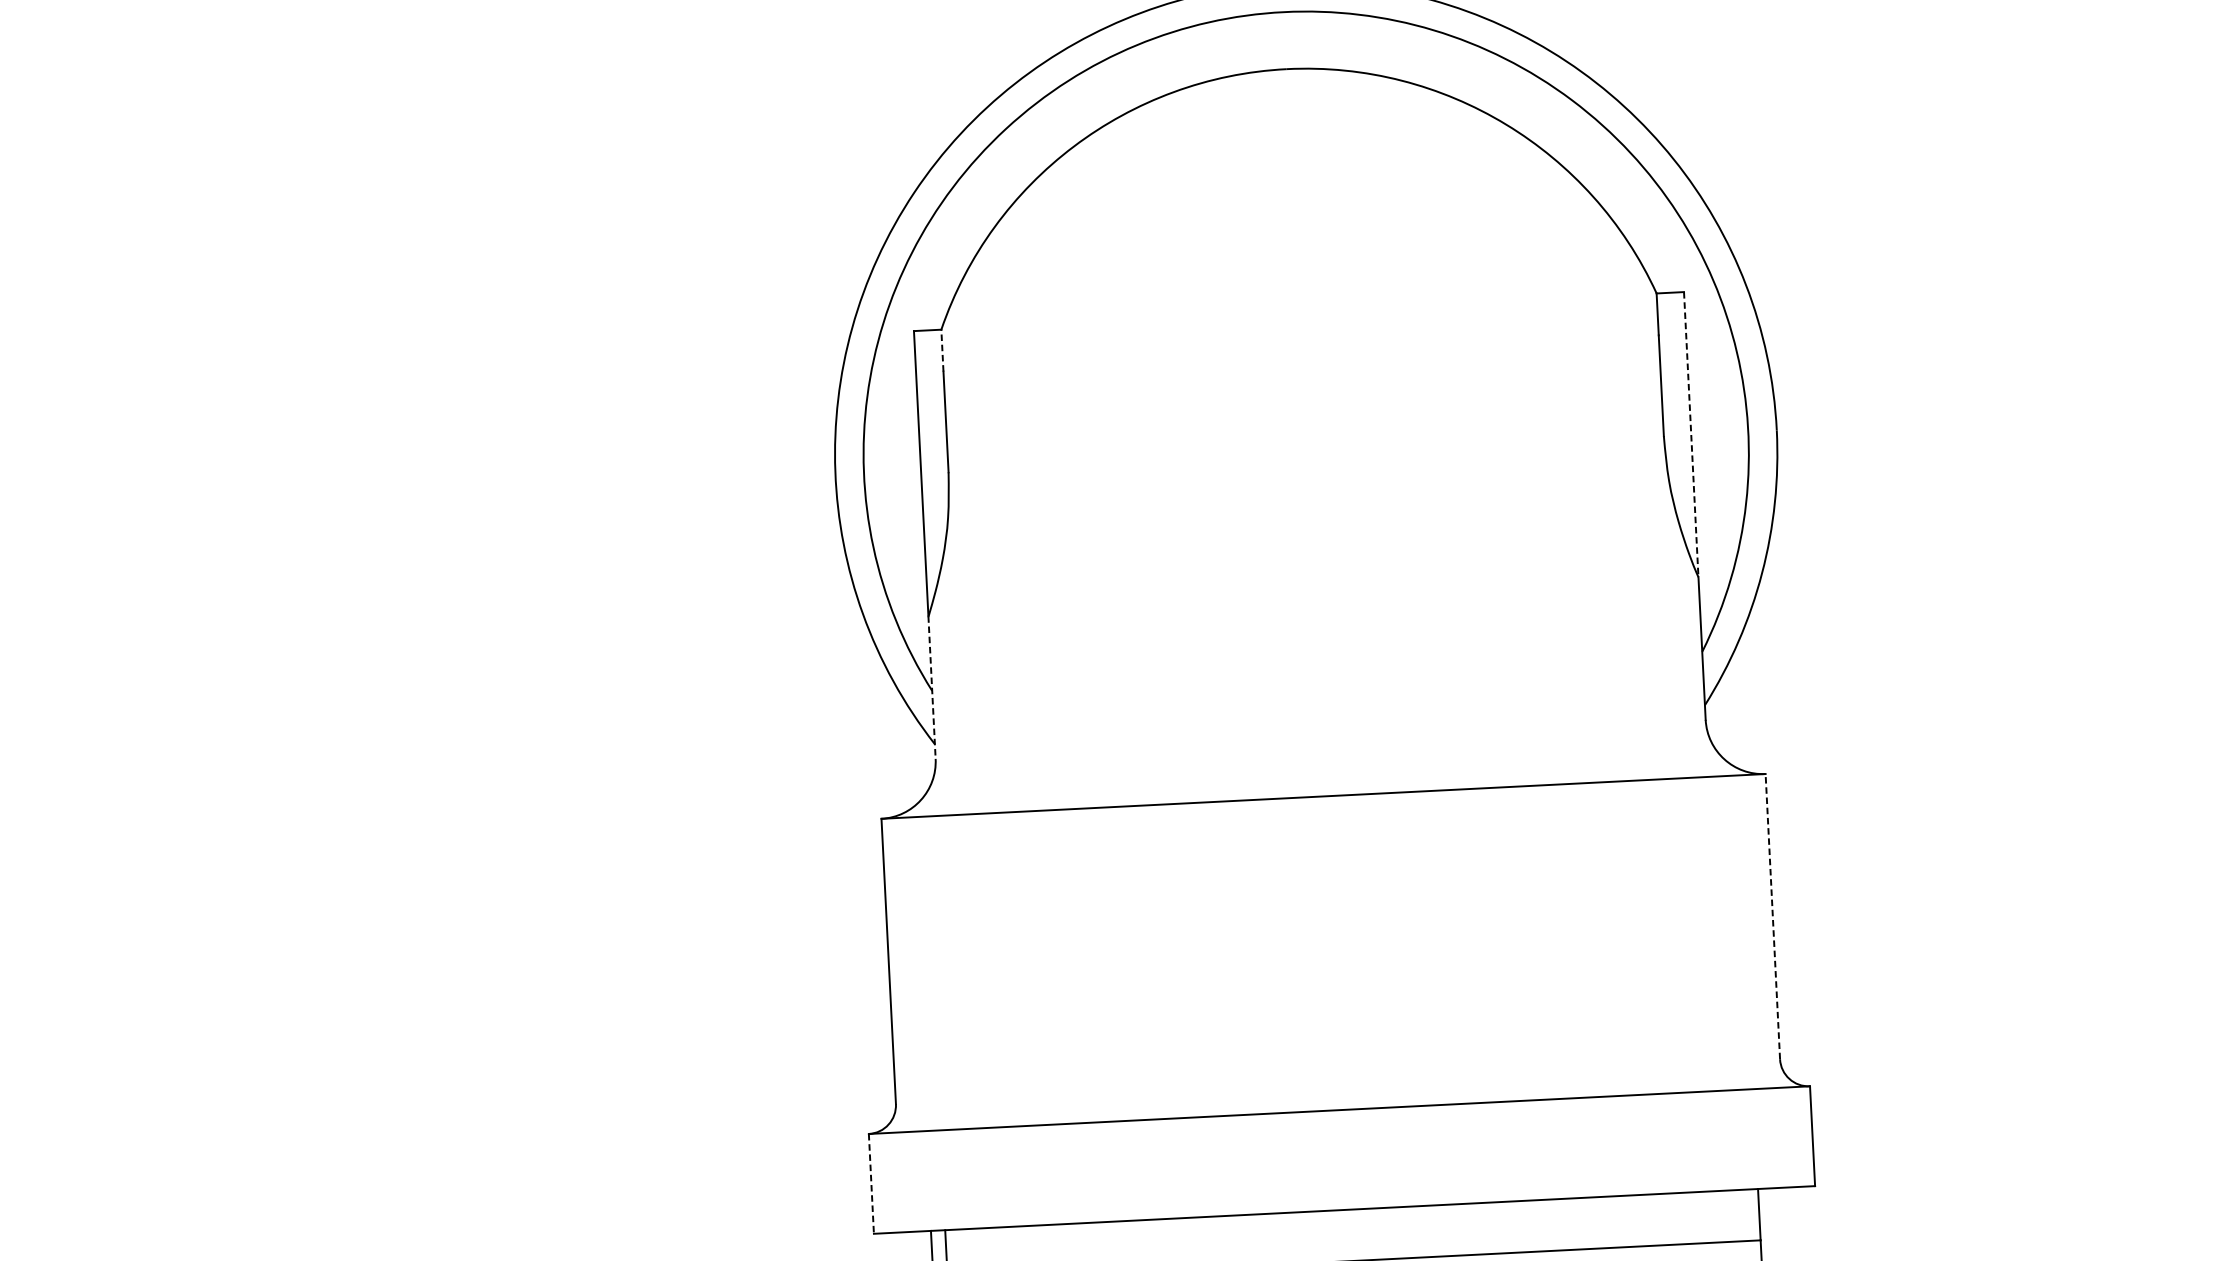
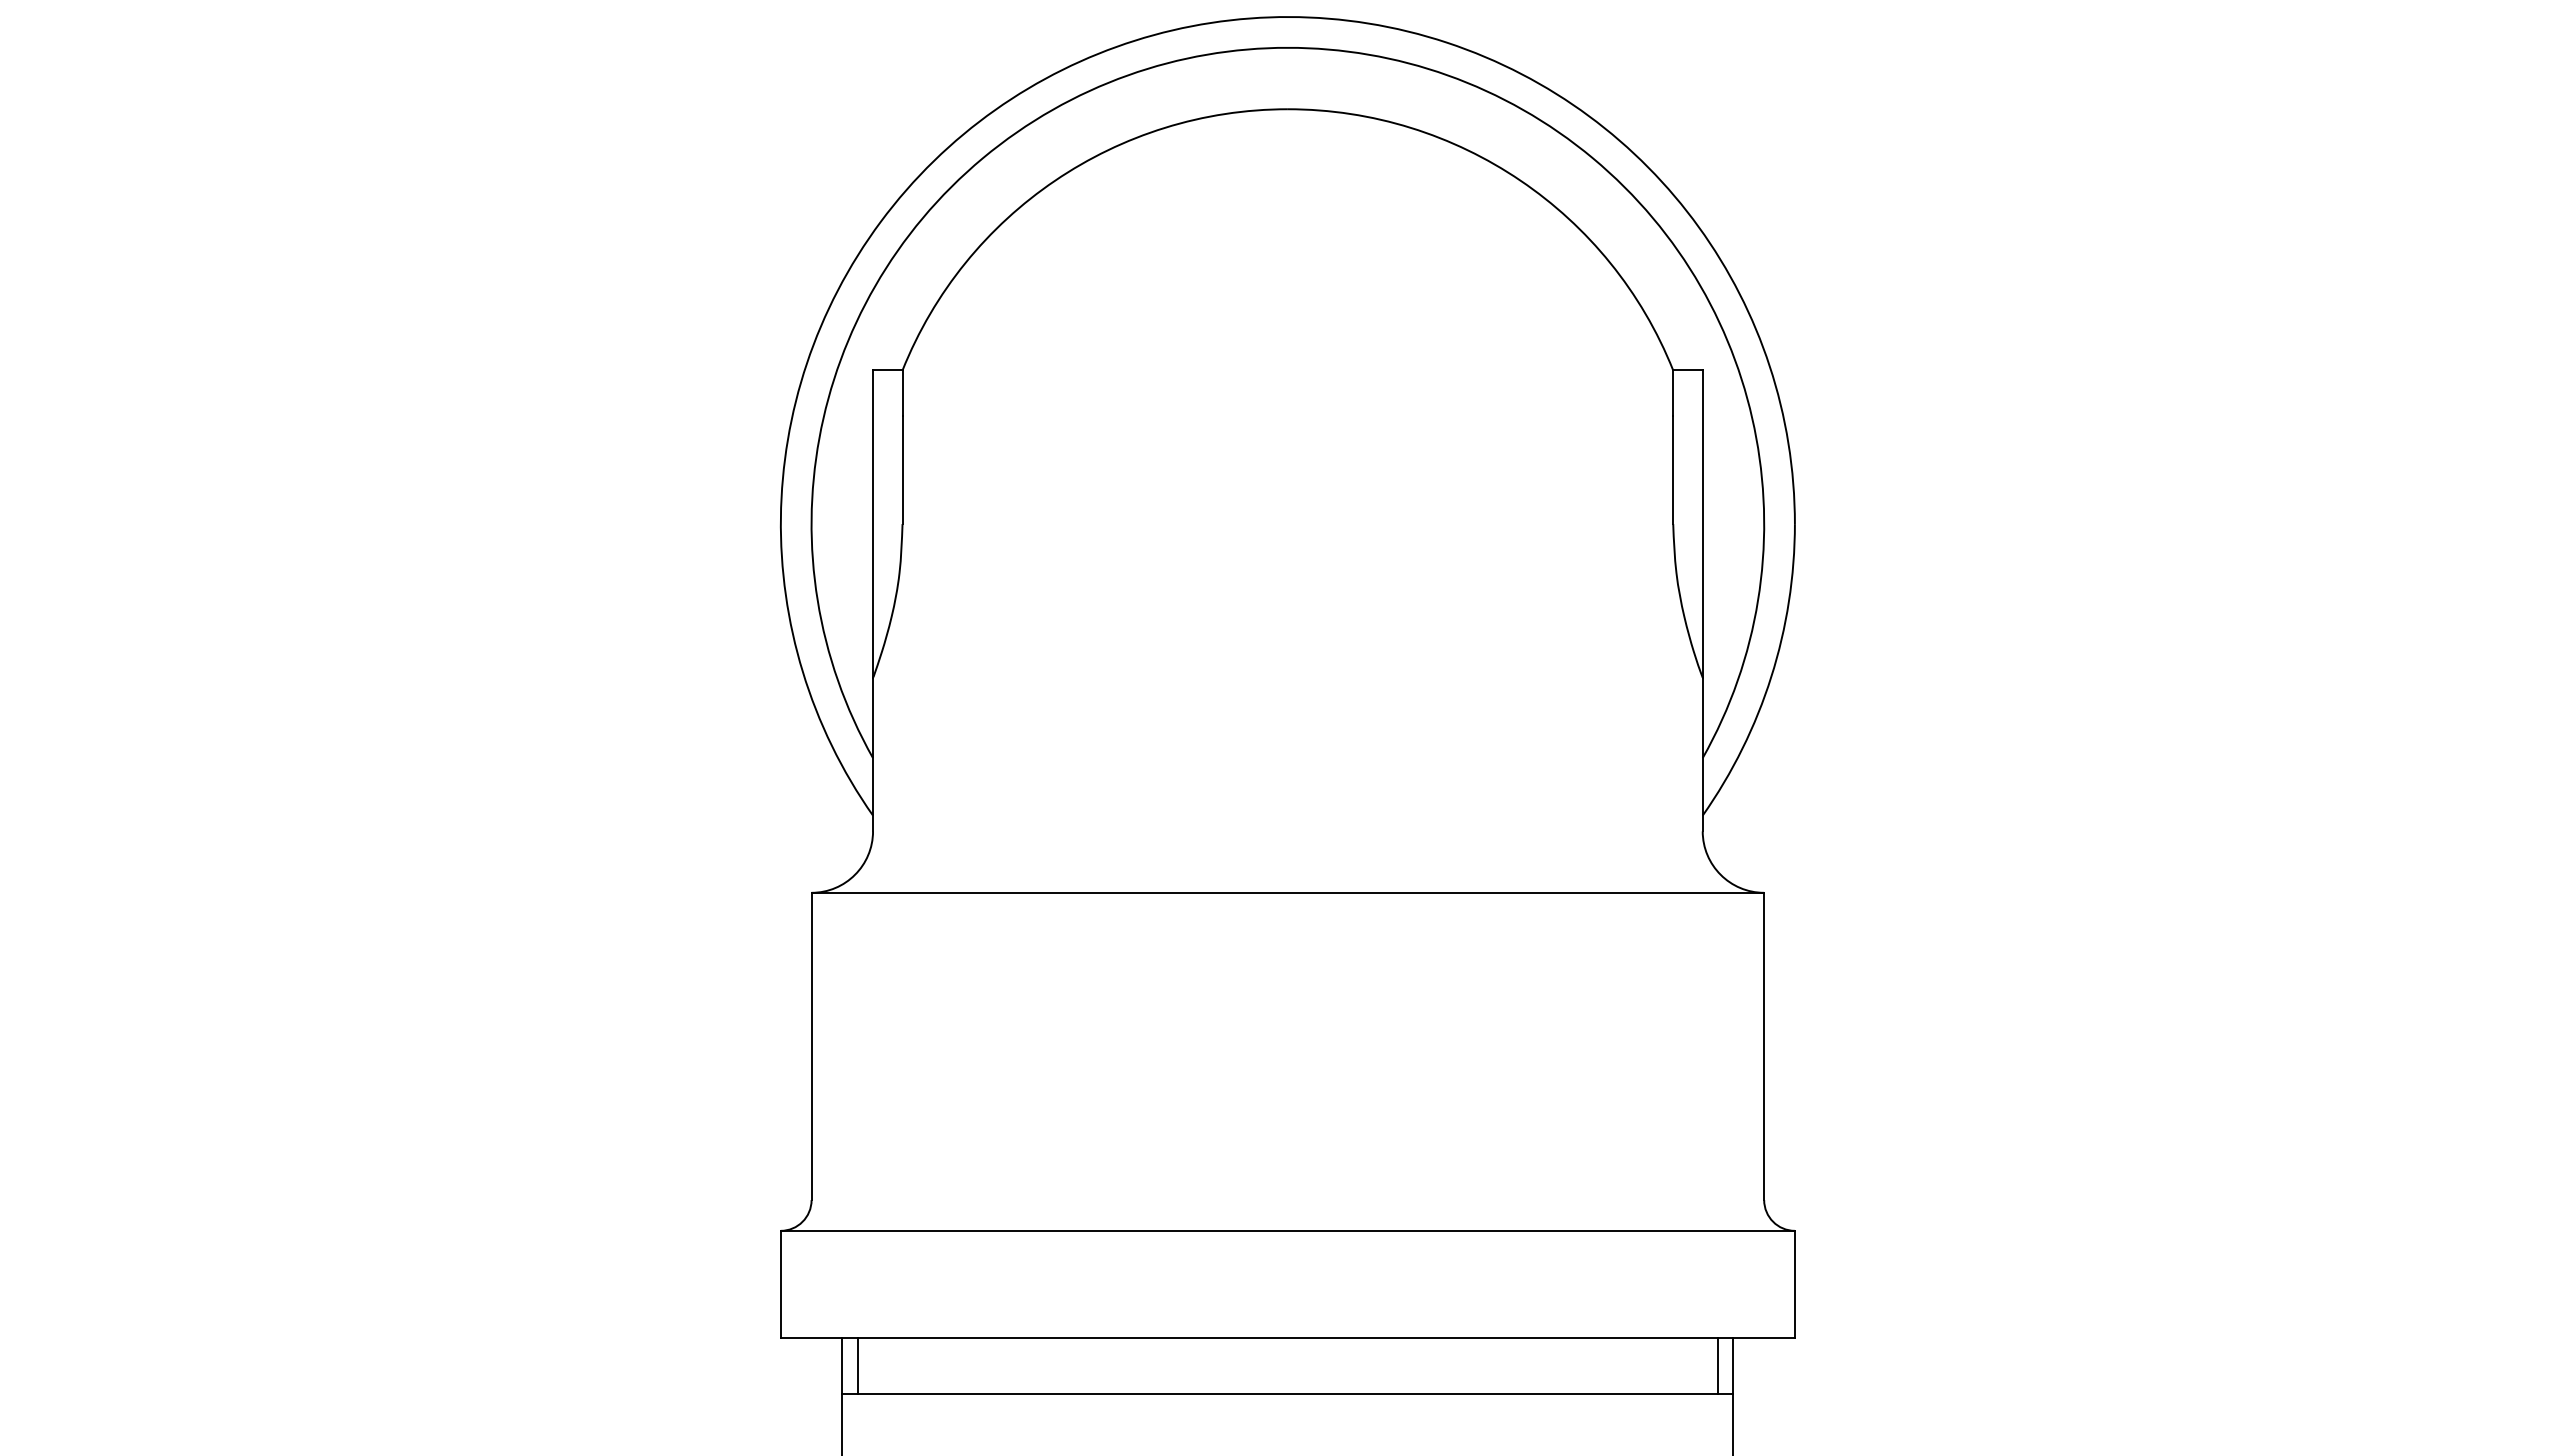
line: (942, 351) -> (902, 393), dashed -> solid
line: (1691, 435) -> (1702, 524), dashed -> solid
line: (932, 687) -> (873, 754), dashed -> solid
line: (1773, 916) -> (1764, 1046), dashed -> solid
line: (871, 1183) -> (780, 1284), dashed -> solid
line: (1745, 1214) -> (1718, 1365), added

